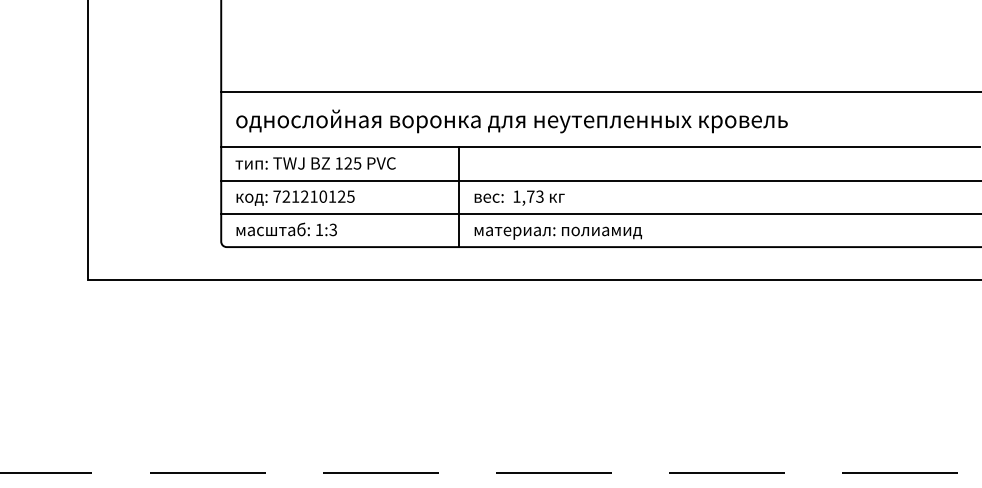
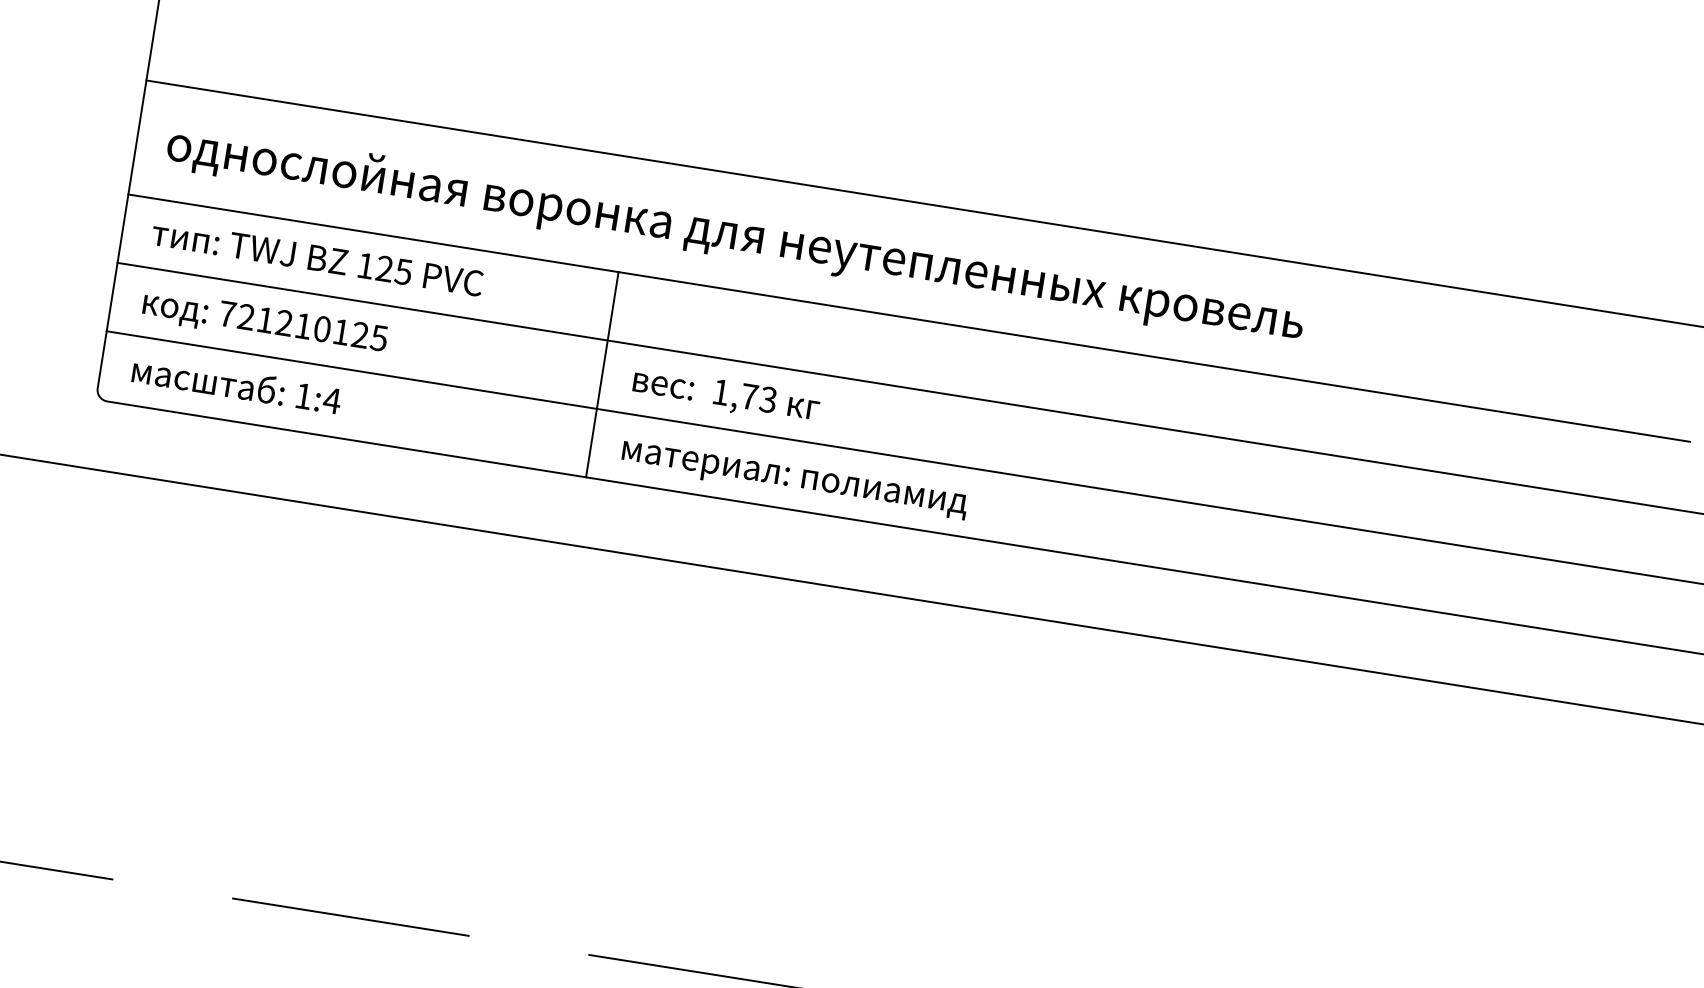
text: (333, 229) -> (332, 400), 1:3 -> 1:4

